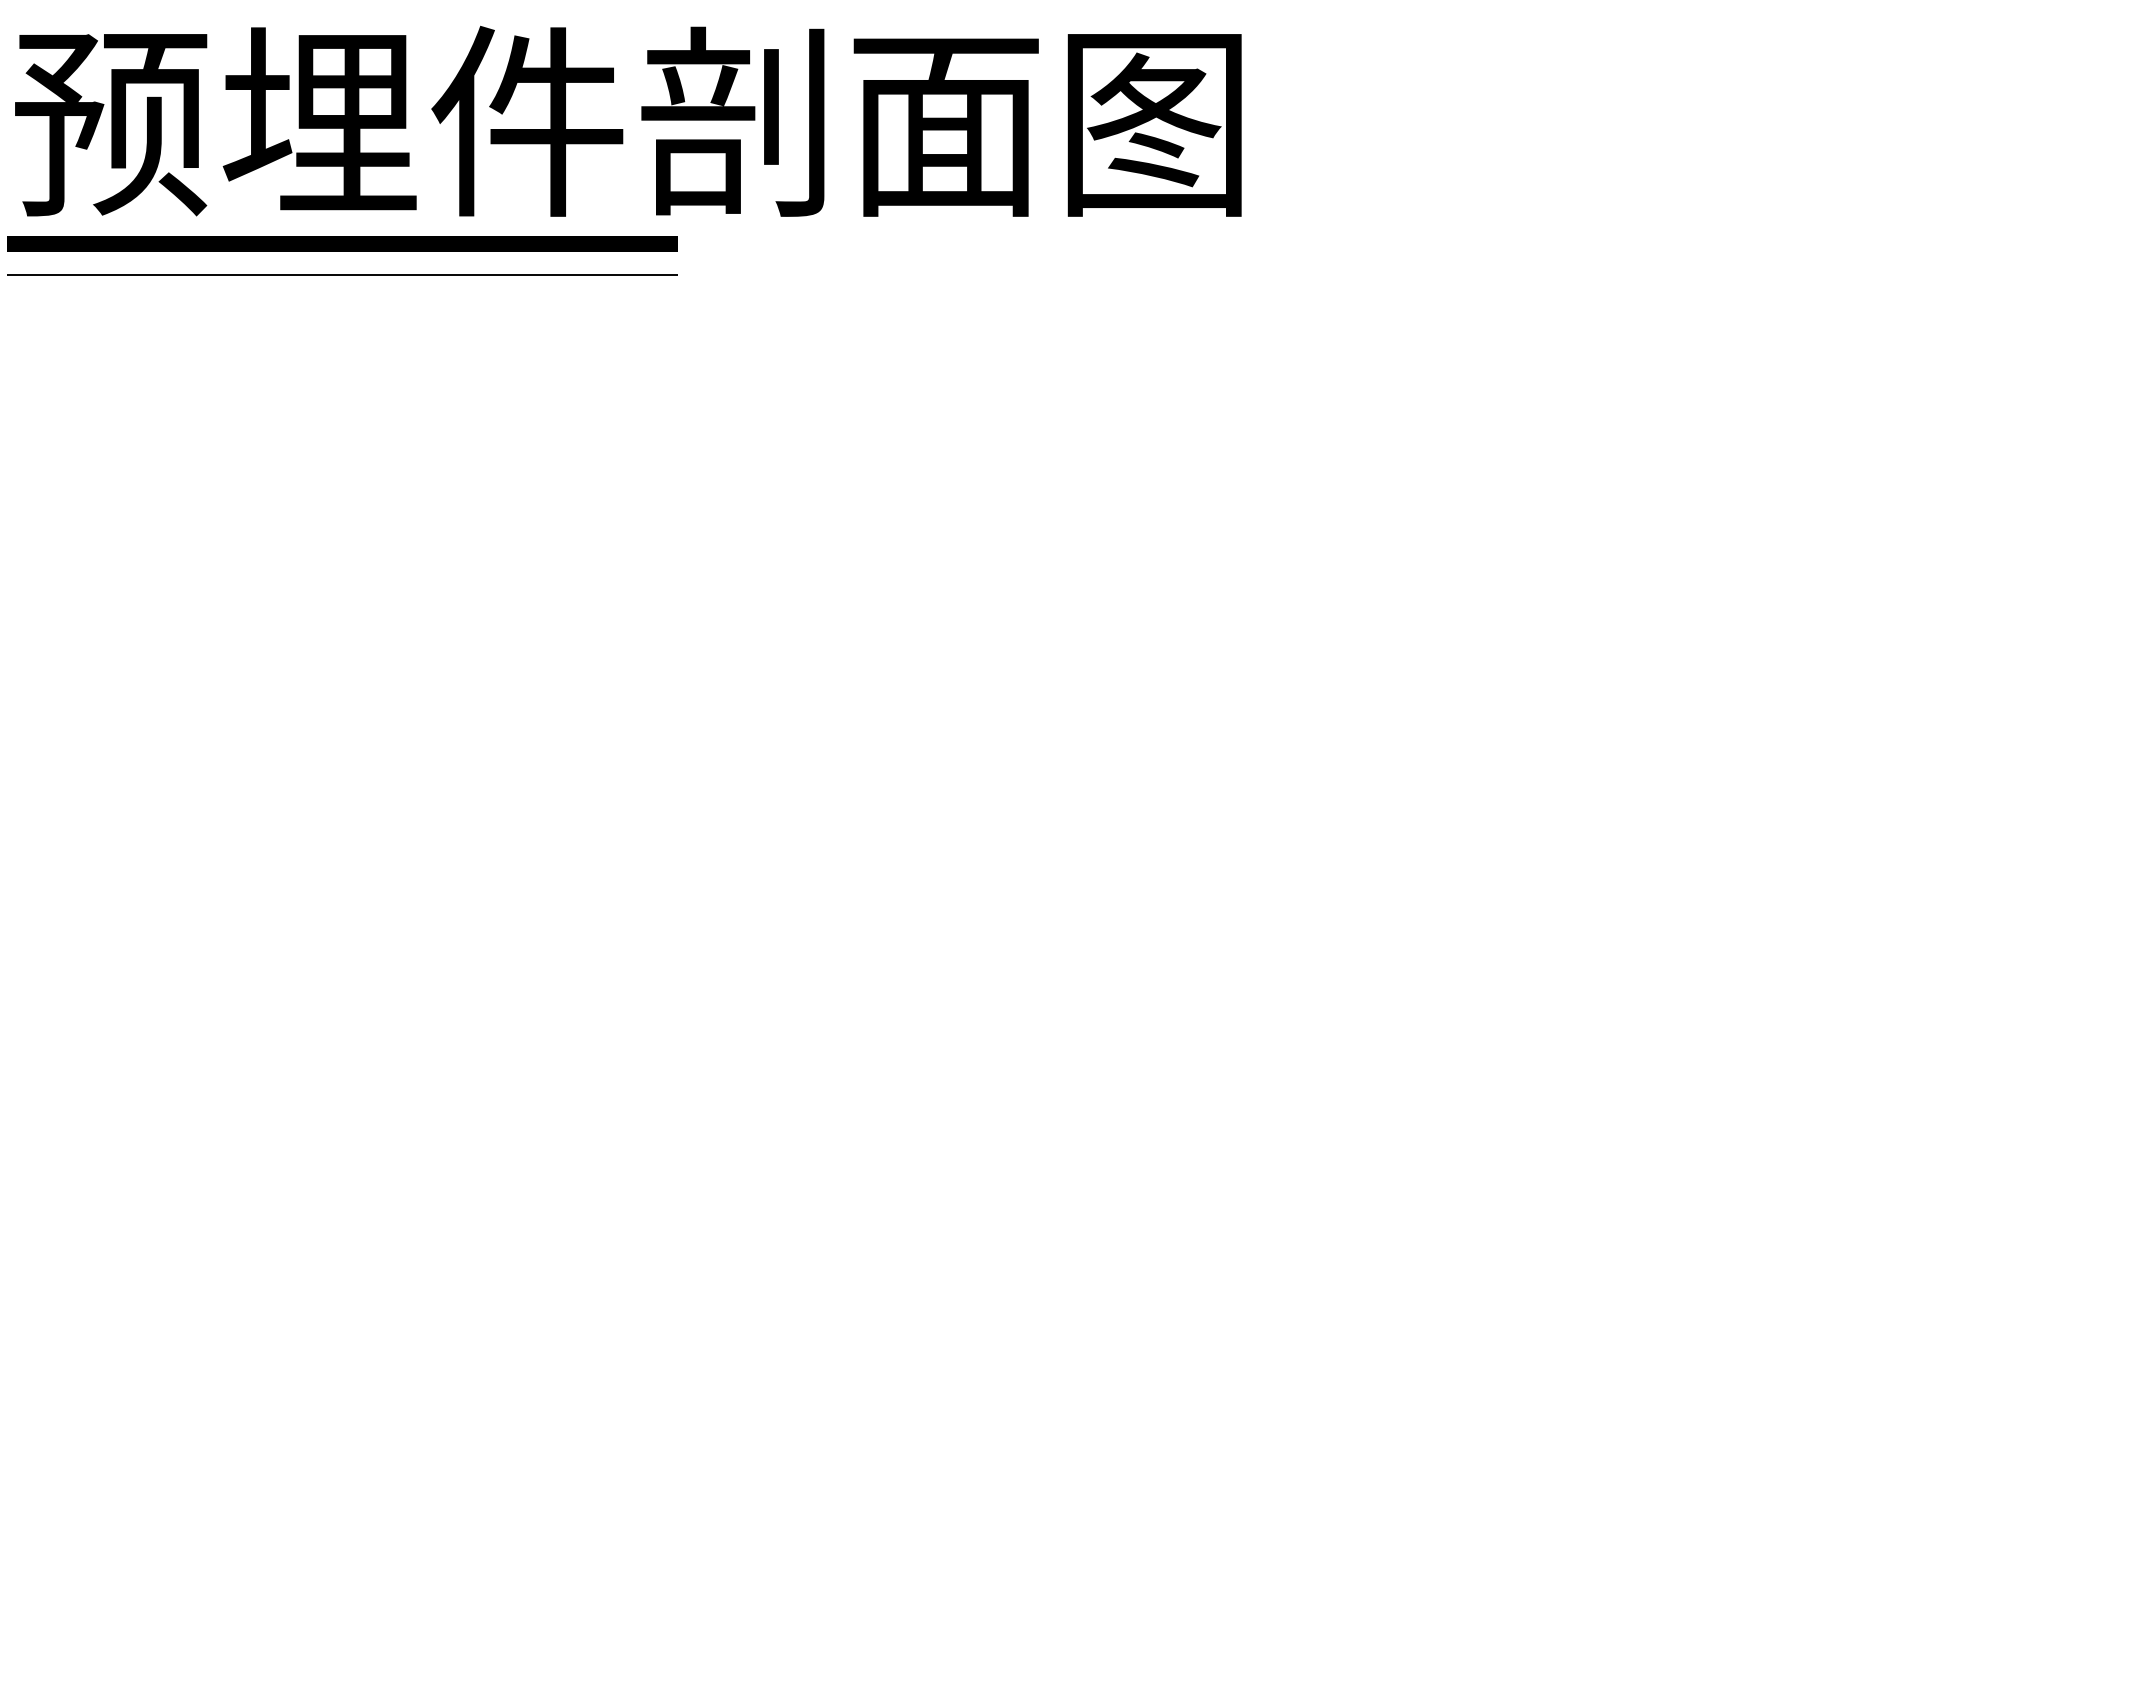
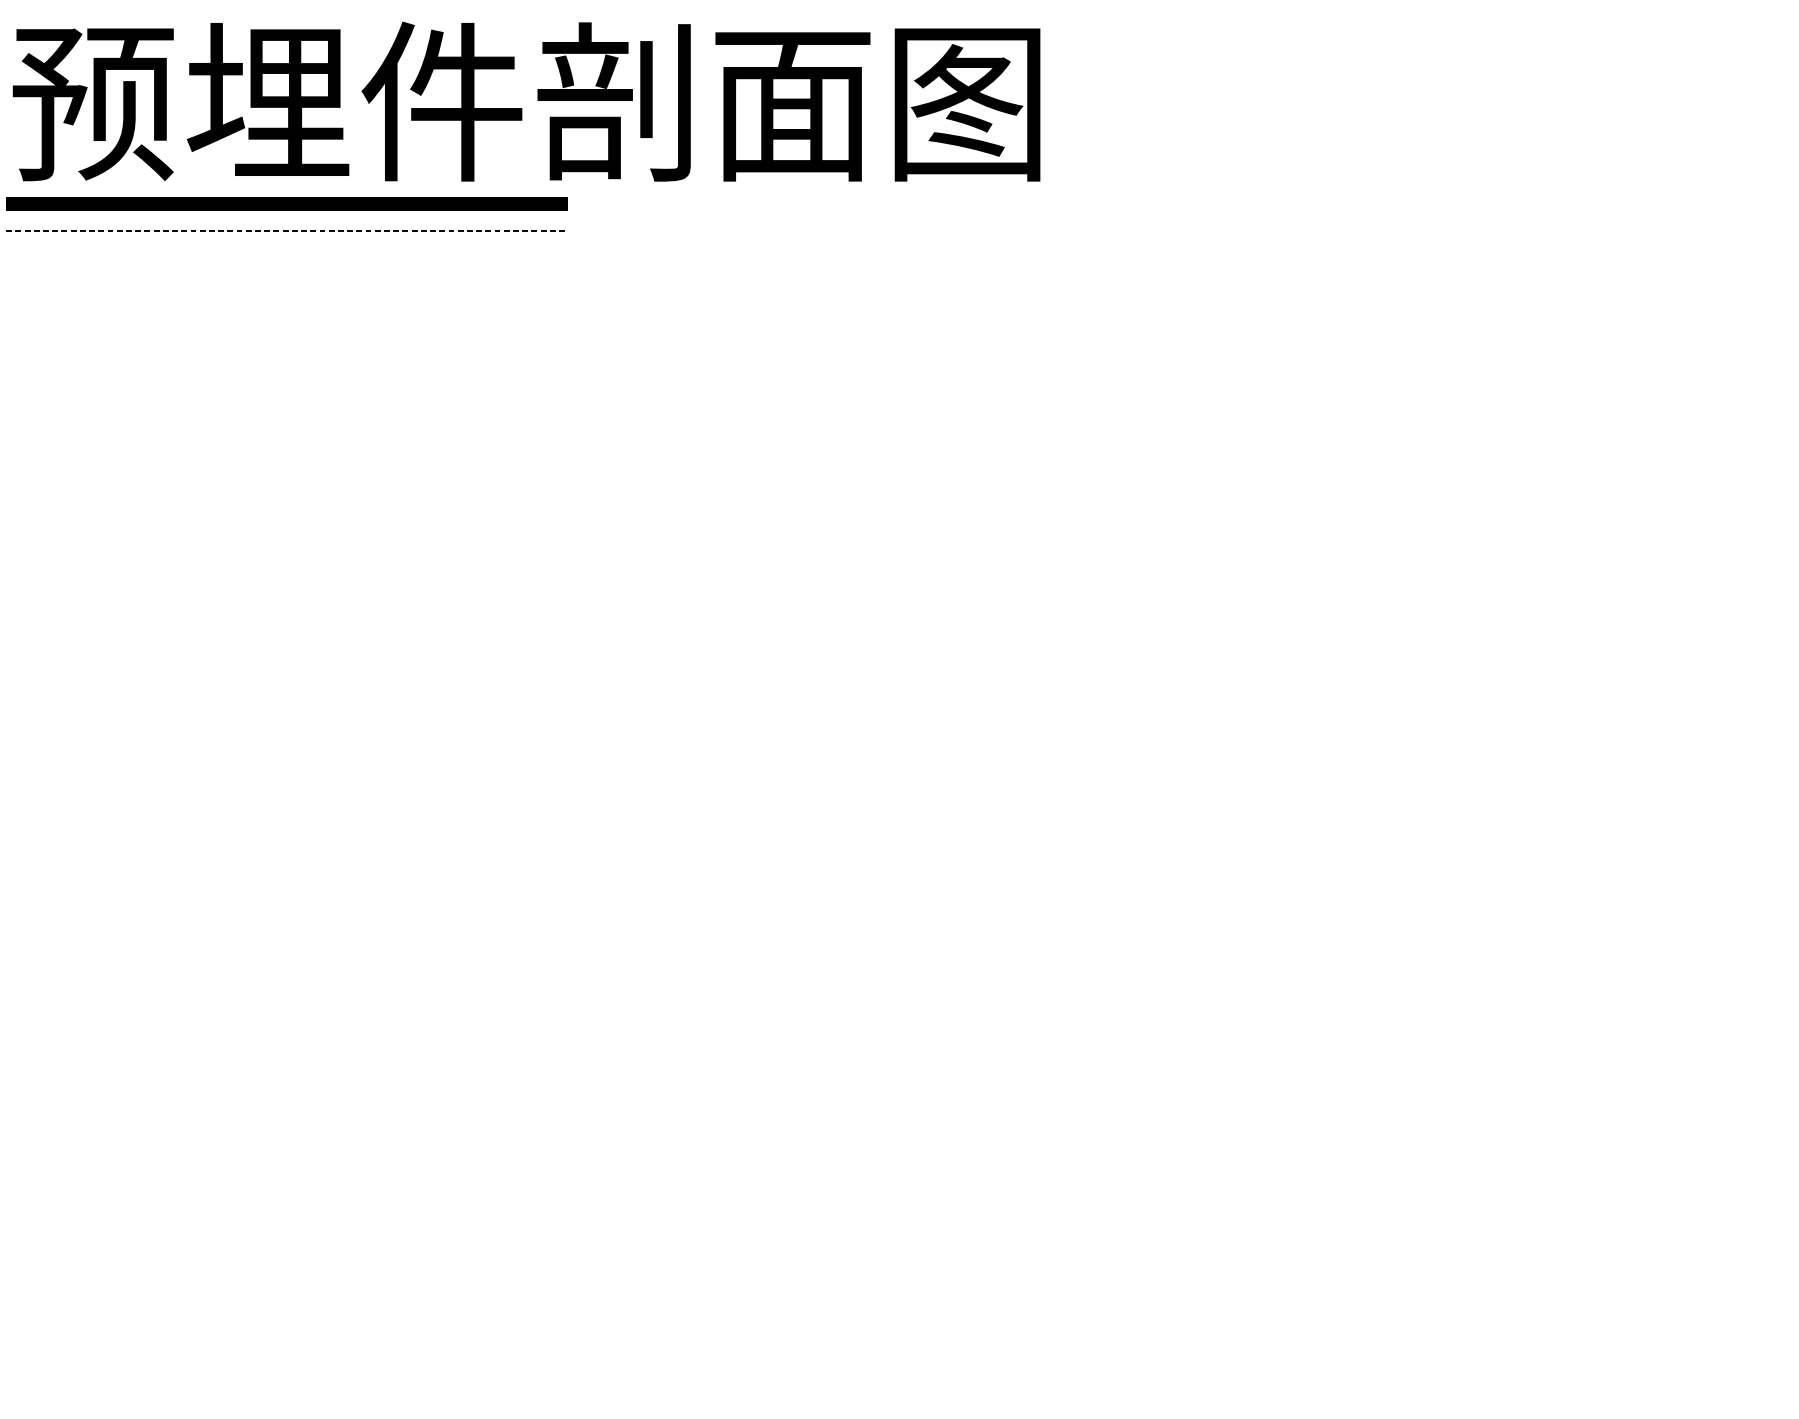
line: (343, 275) -> (287, 230), solid -> dashed

